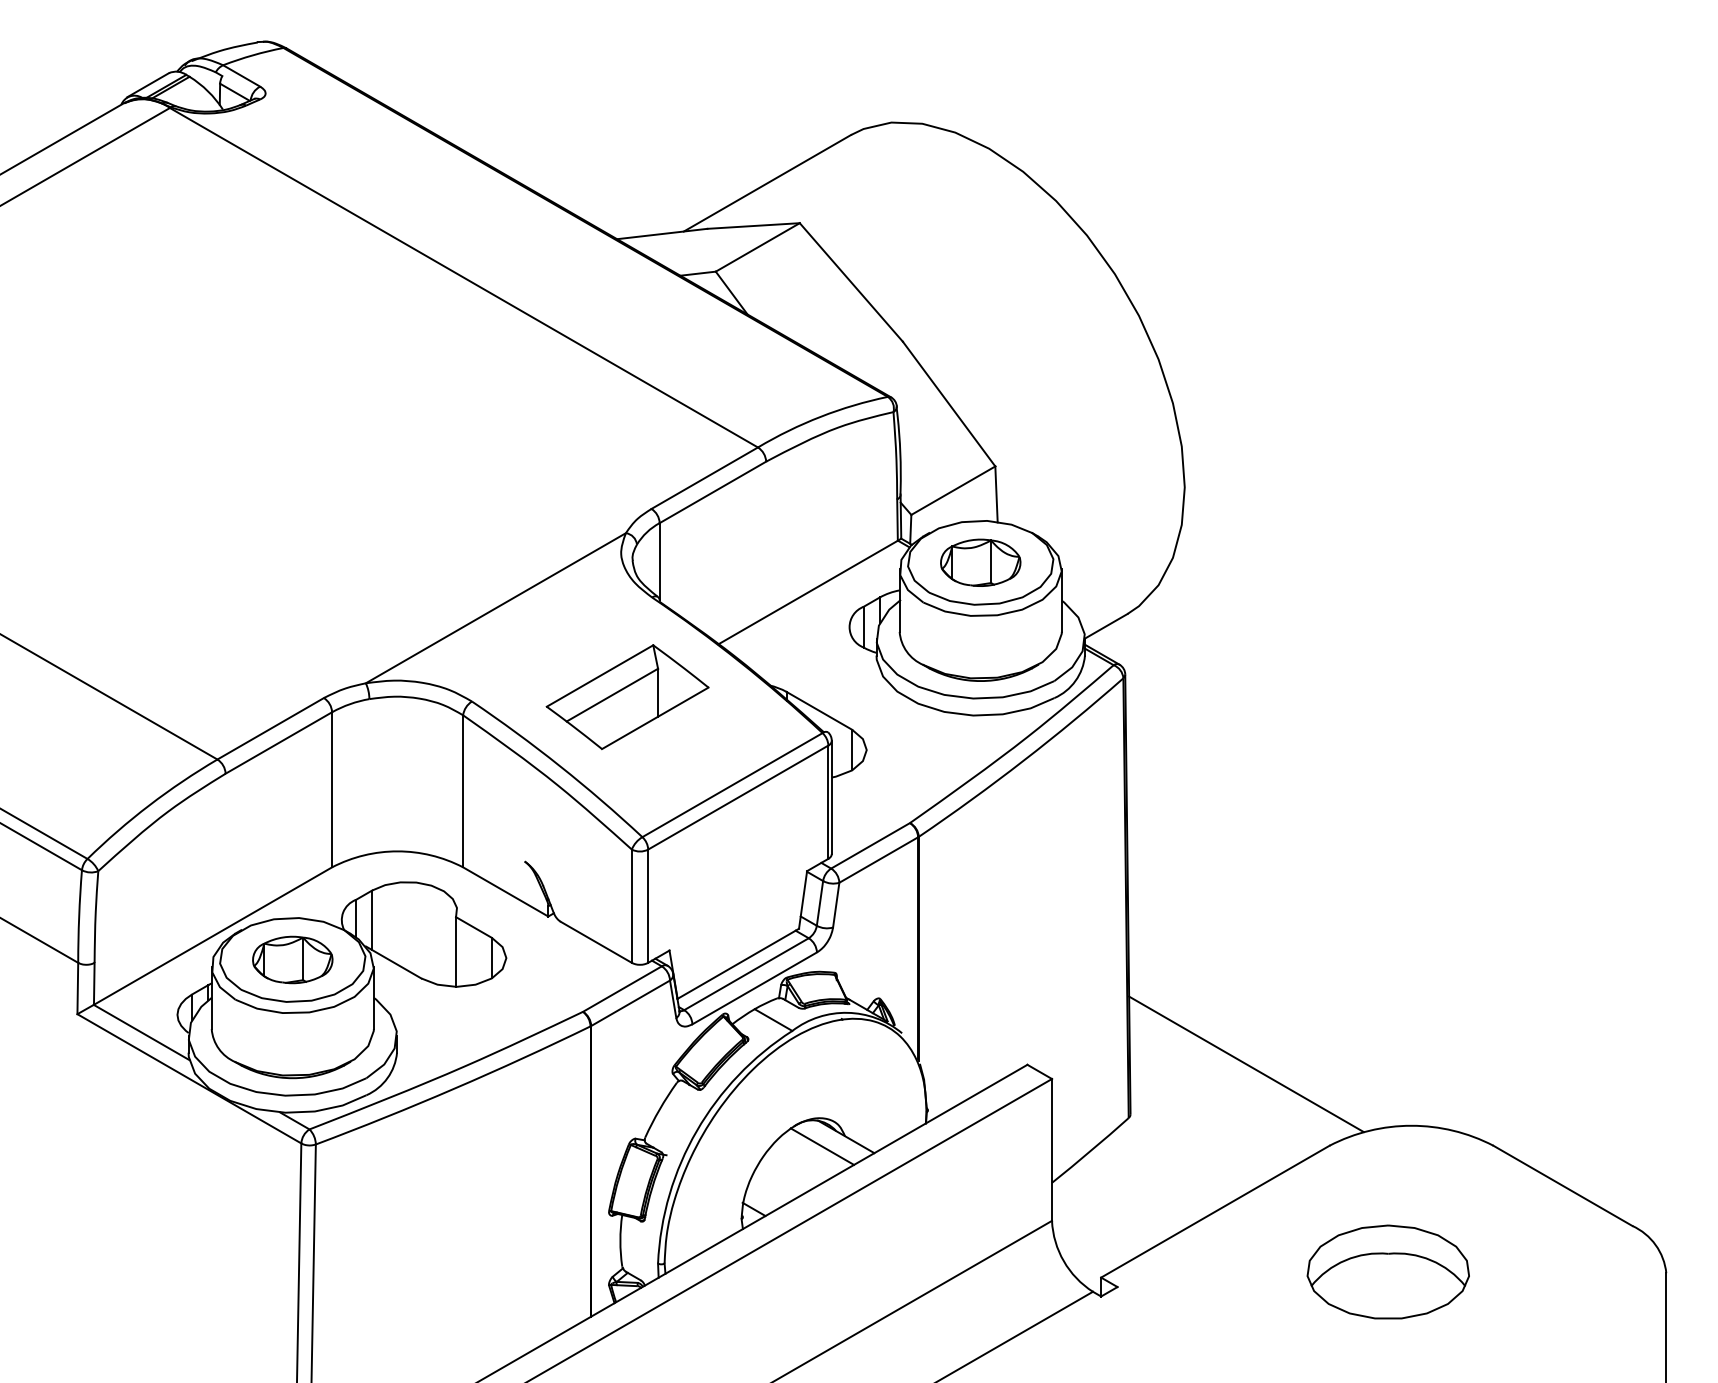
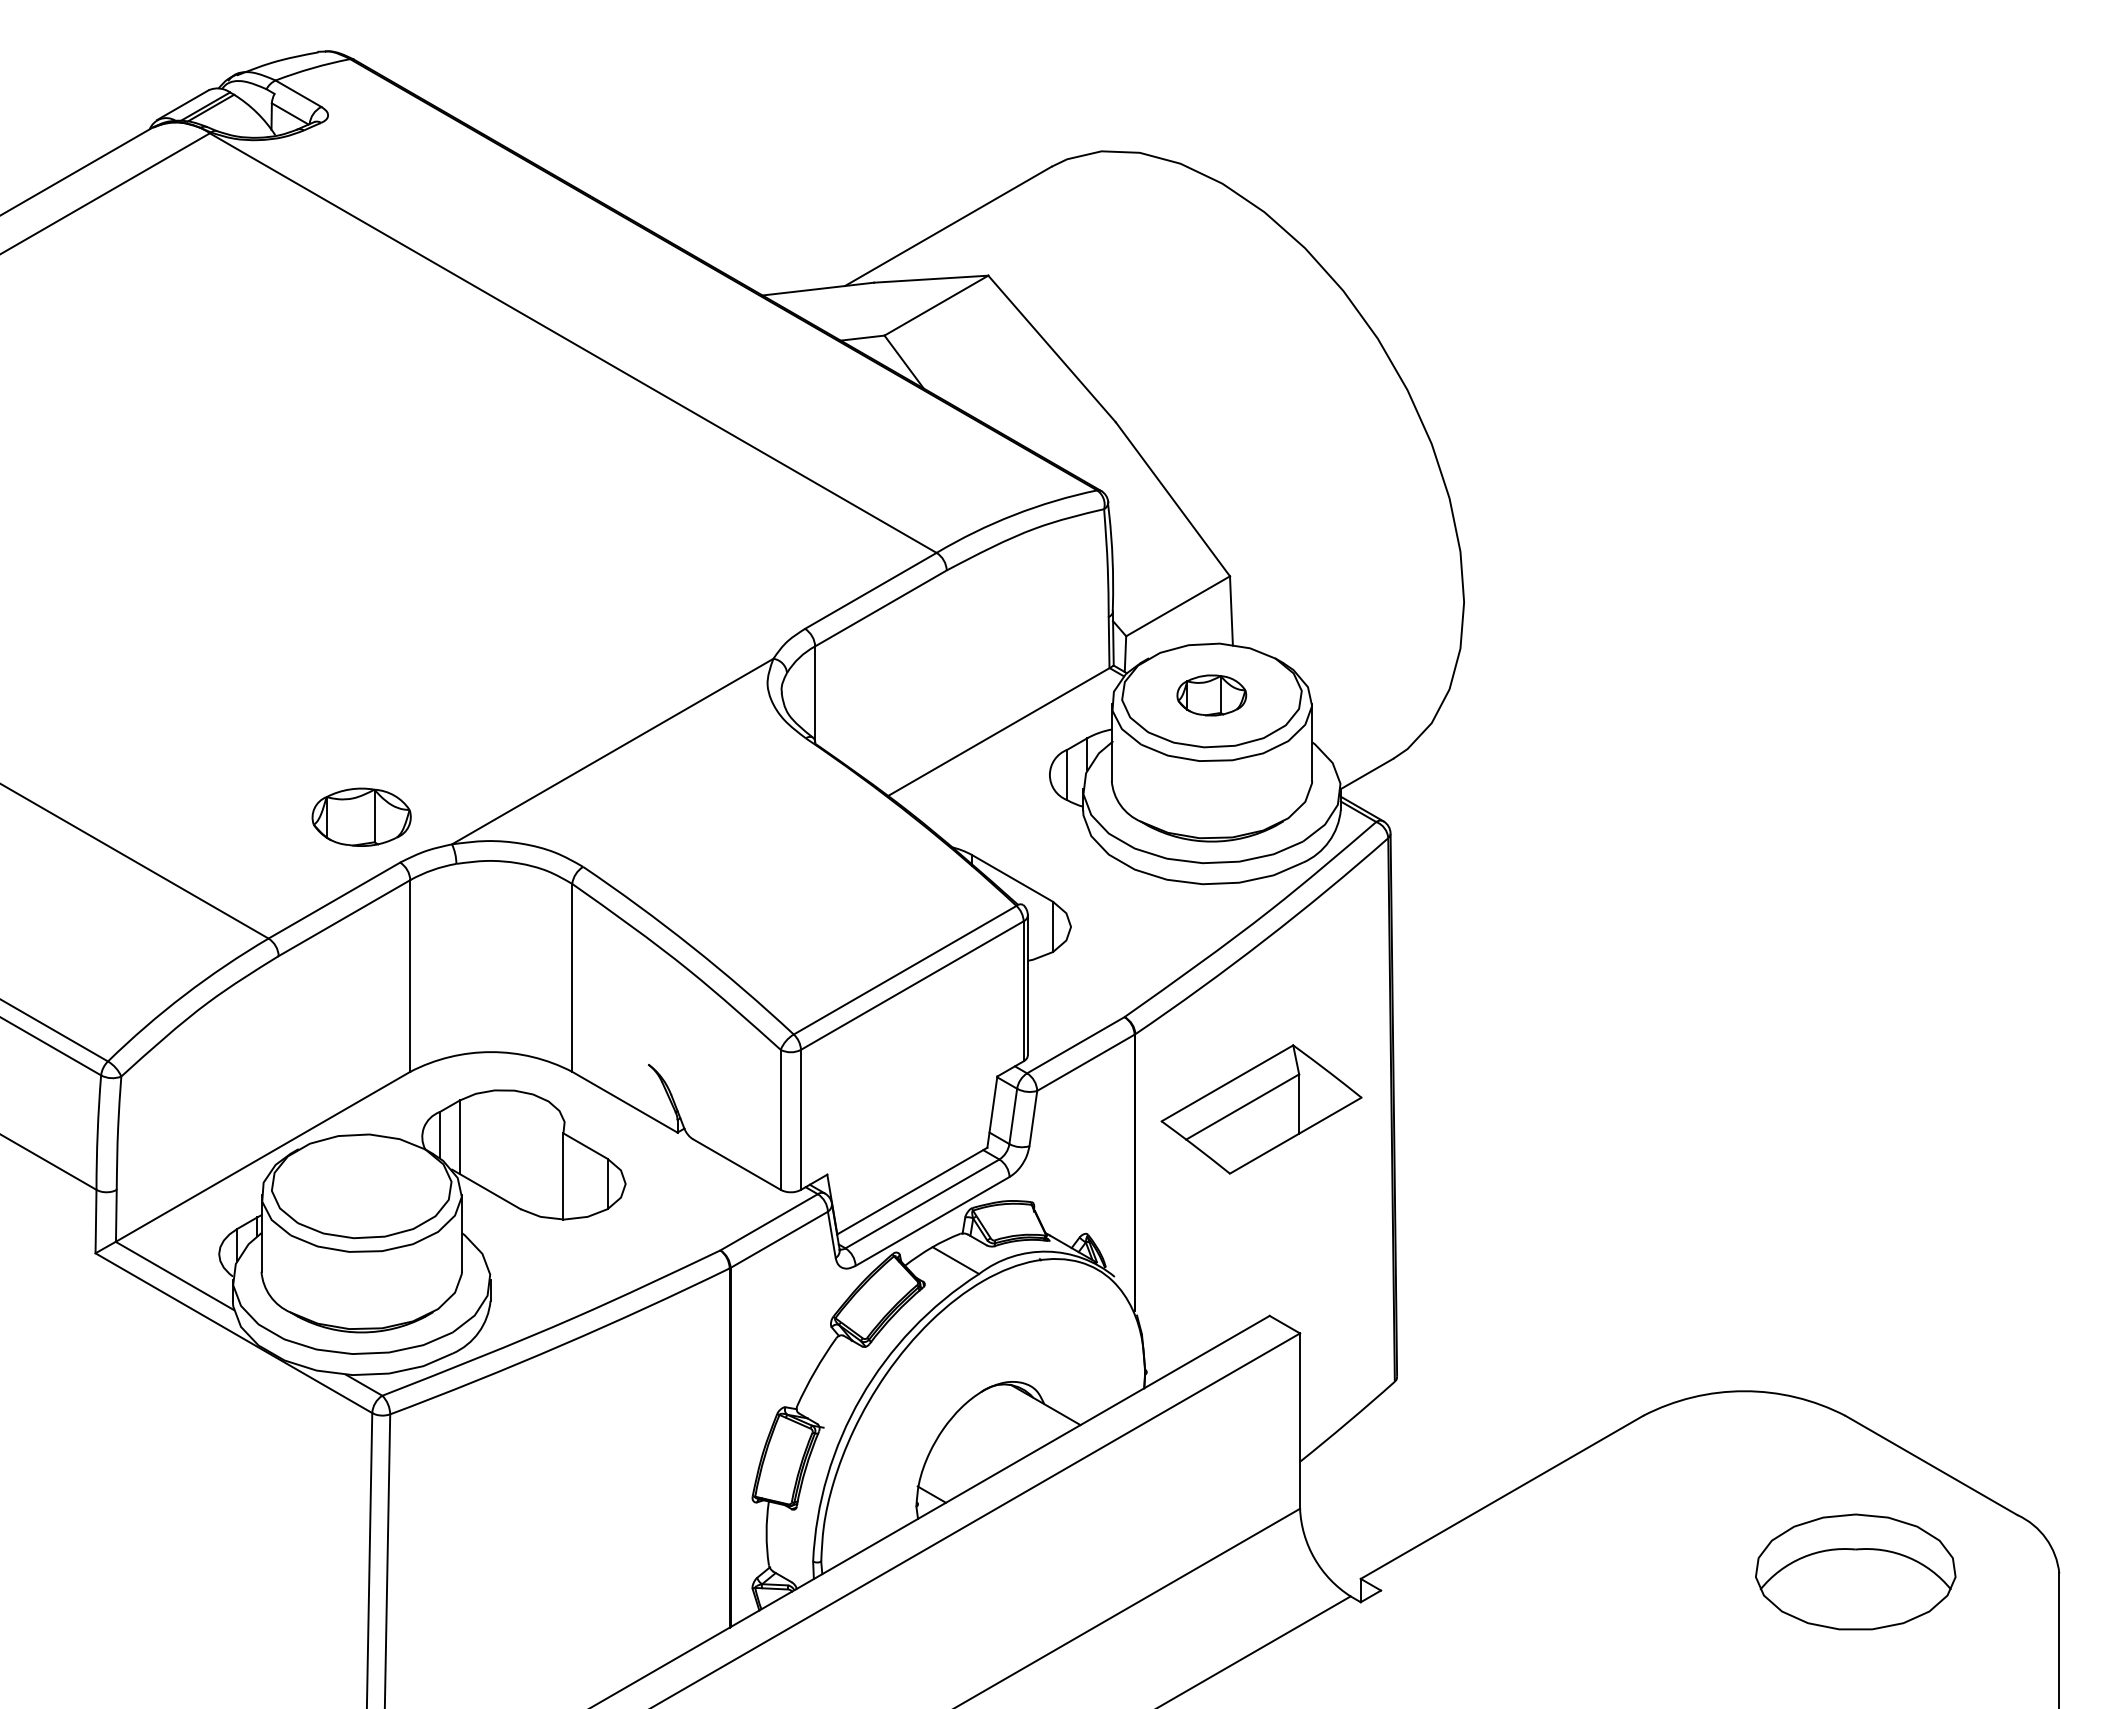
part: (980, 562) -> (1211, 695), size x0.7
part: (627, 697) -> (1261, 1109), moved
part: (292, 959) -> (361, 816), moved
line: (1246, 1064) -> (1540, 1315), removed
line: (822, 1146) -> (1016, 1416), removed
part: (1388, 1271) -> (1855, 1571), moved

